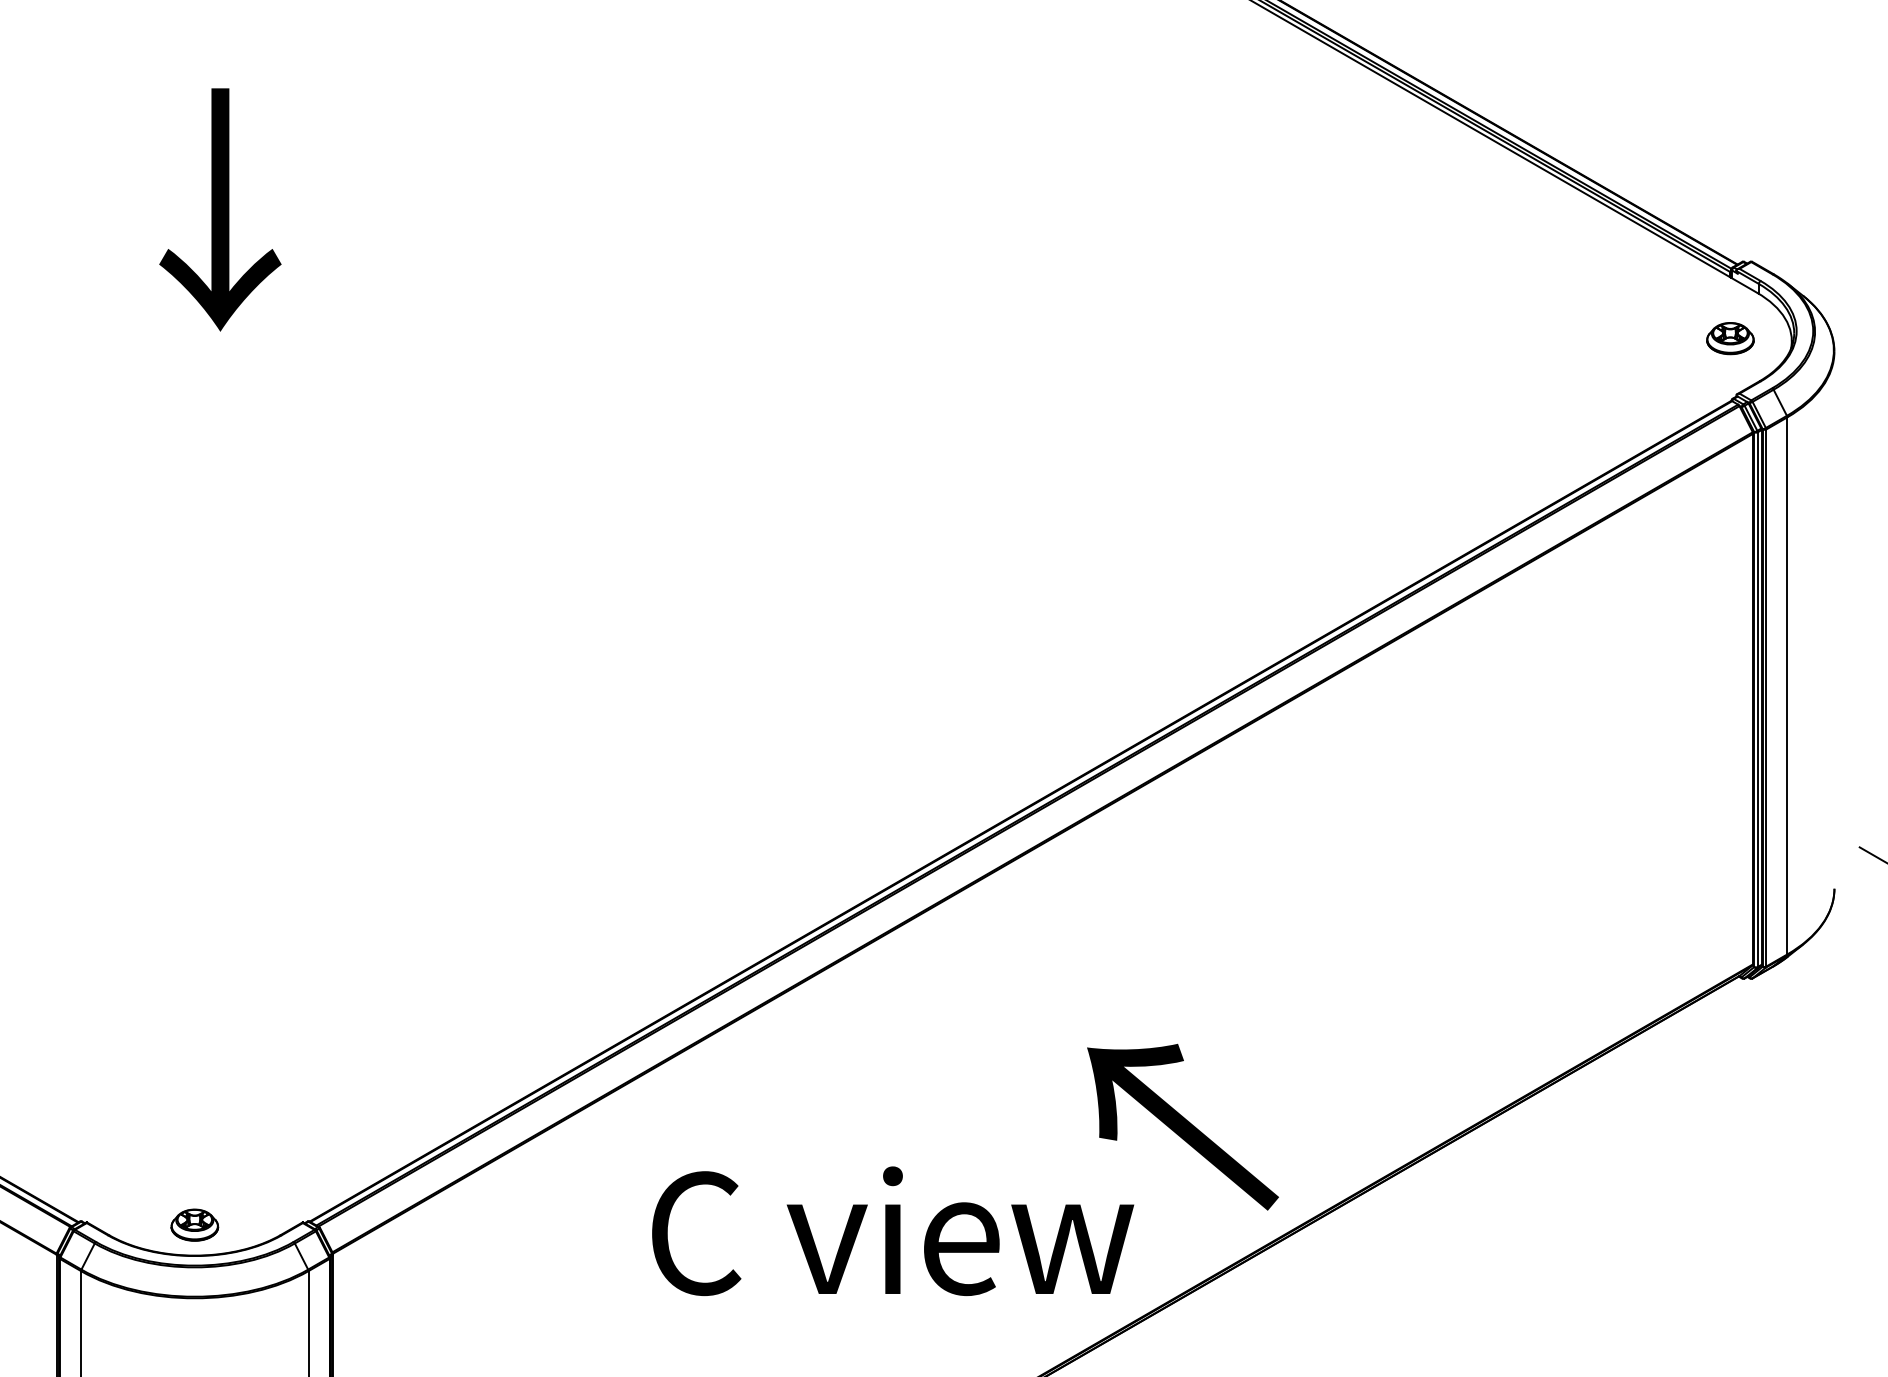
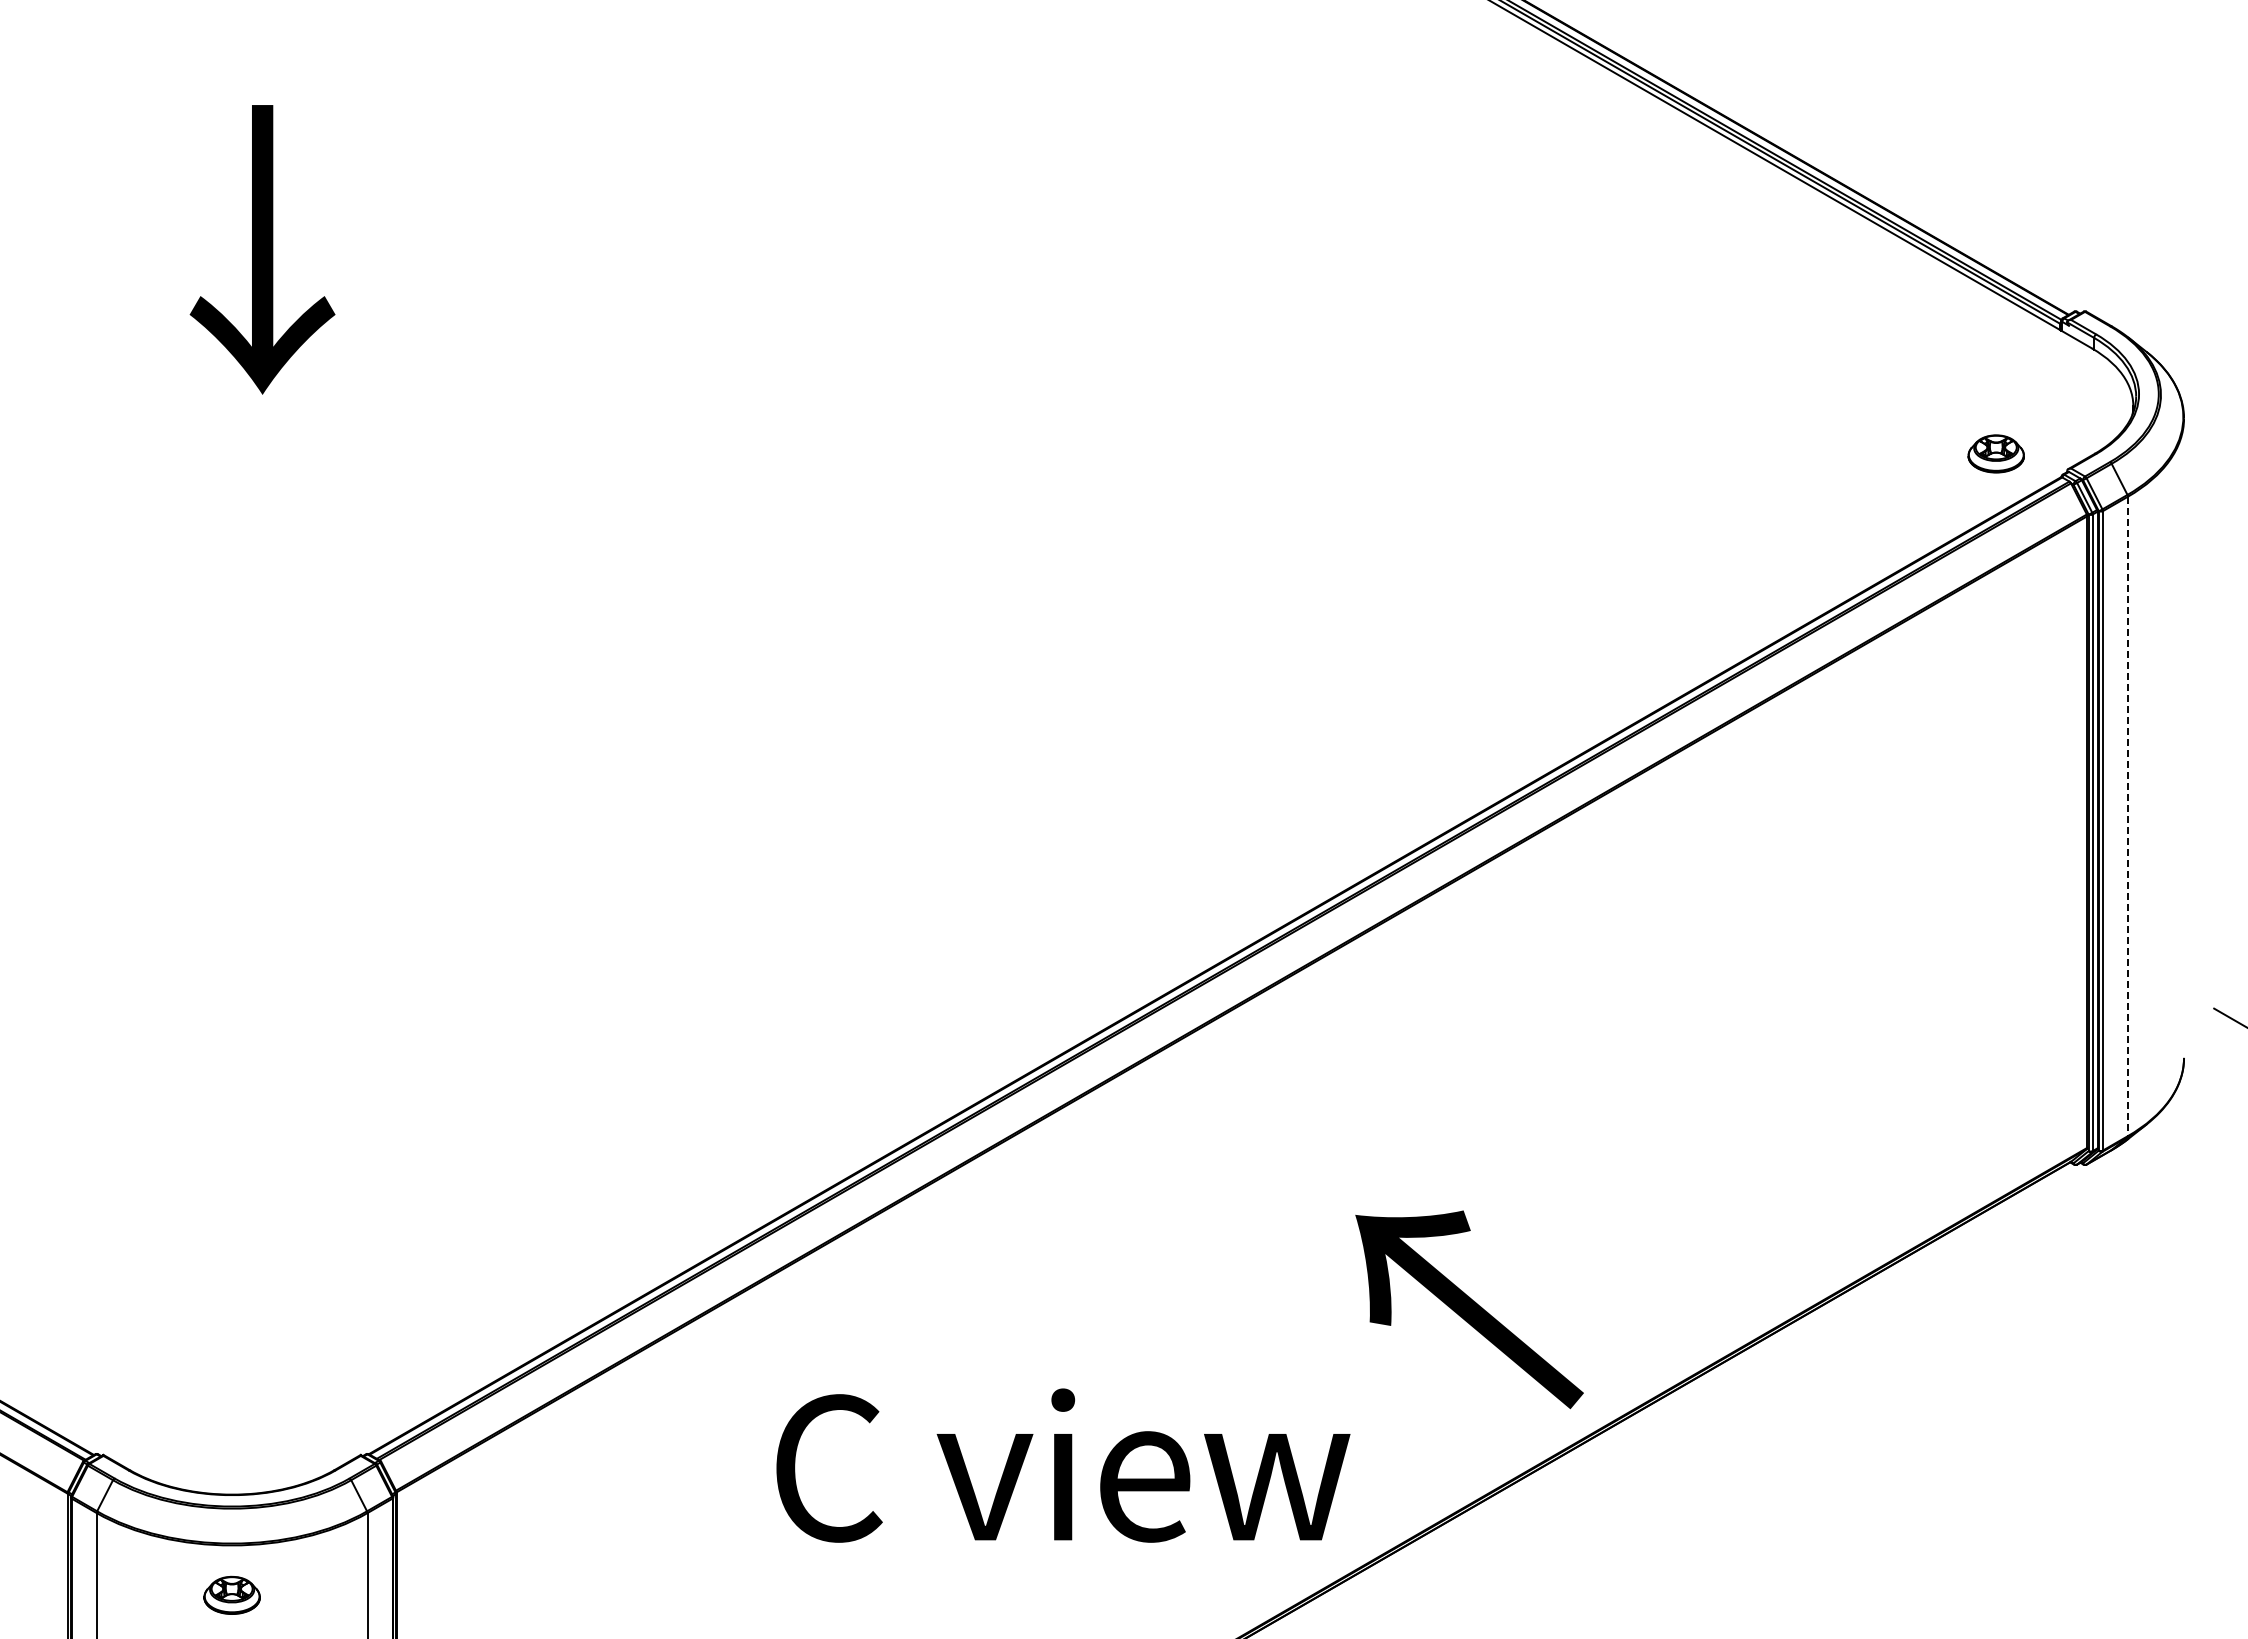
part: (1729, 338) -> (1995, 453), moved
line: (1786, 685) -> (2127, 816), solid -> dashed
text: (1182, 1126) -> (1469, 1309), moved
part: (194, 1224) -> (231, 1594), moved

